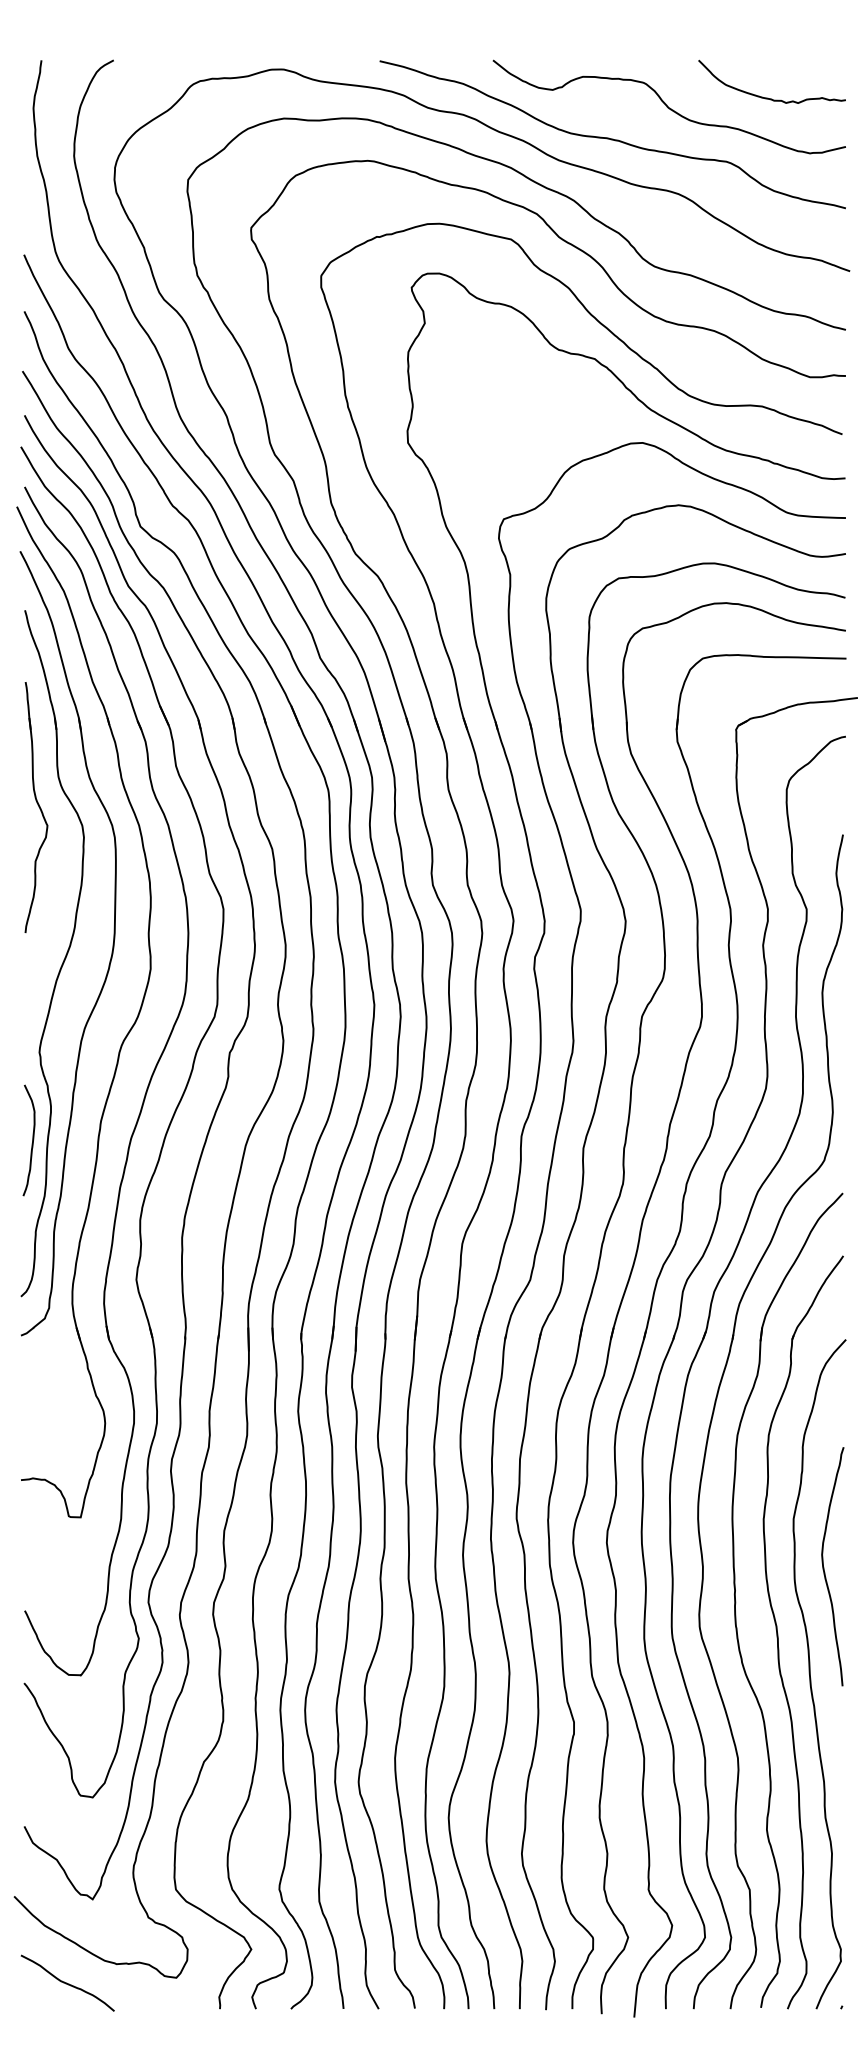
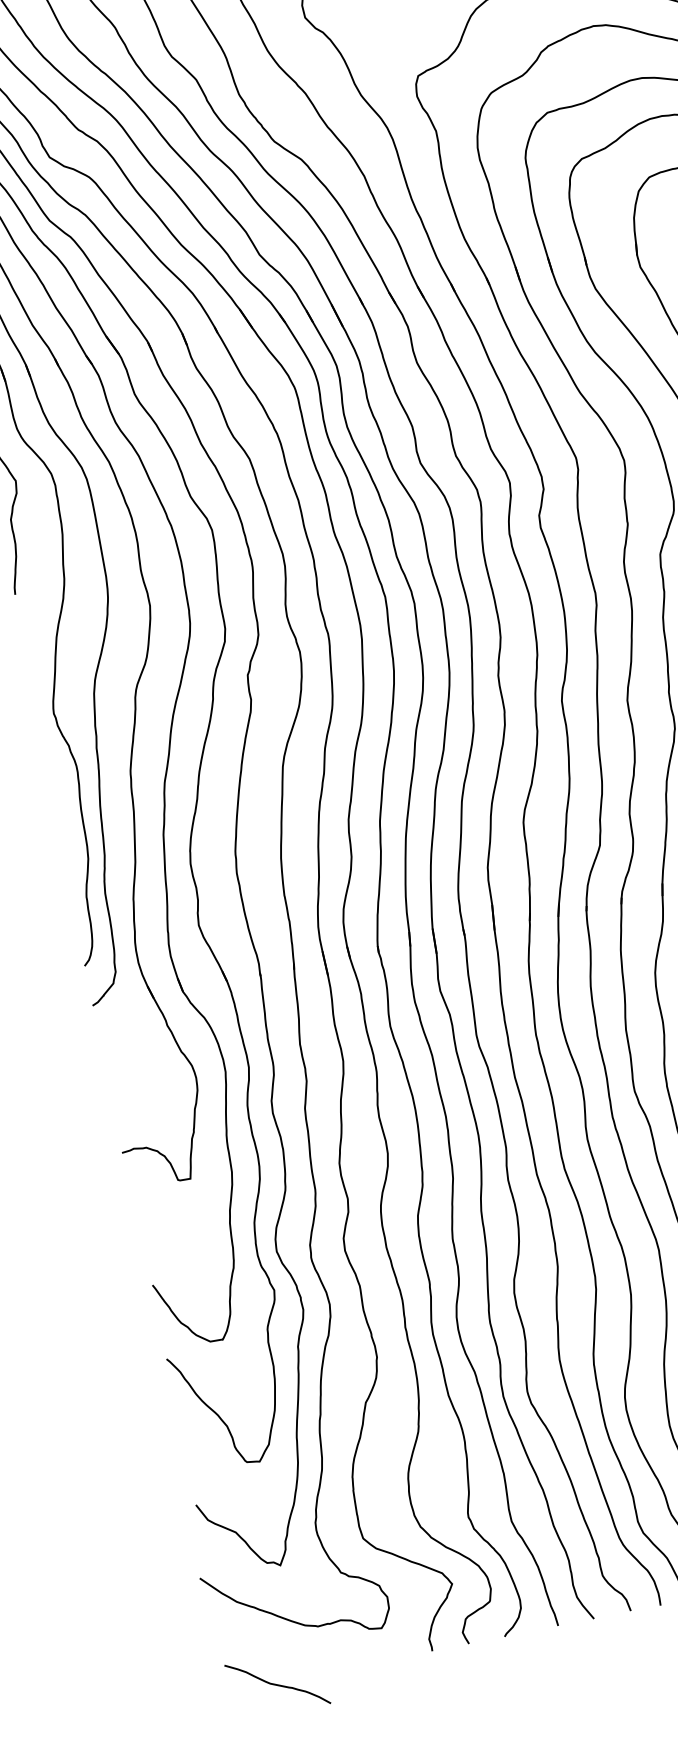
curve: (32, 1140) -> (64, 804), removed
curve: (66, 1982) -> (276, 1683), moved

